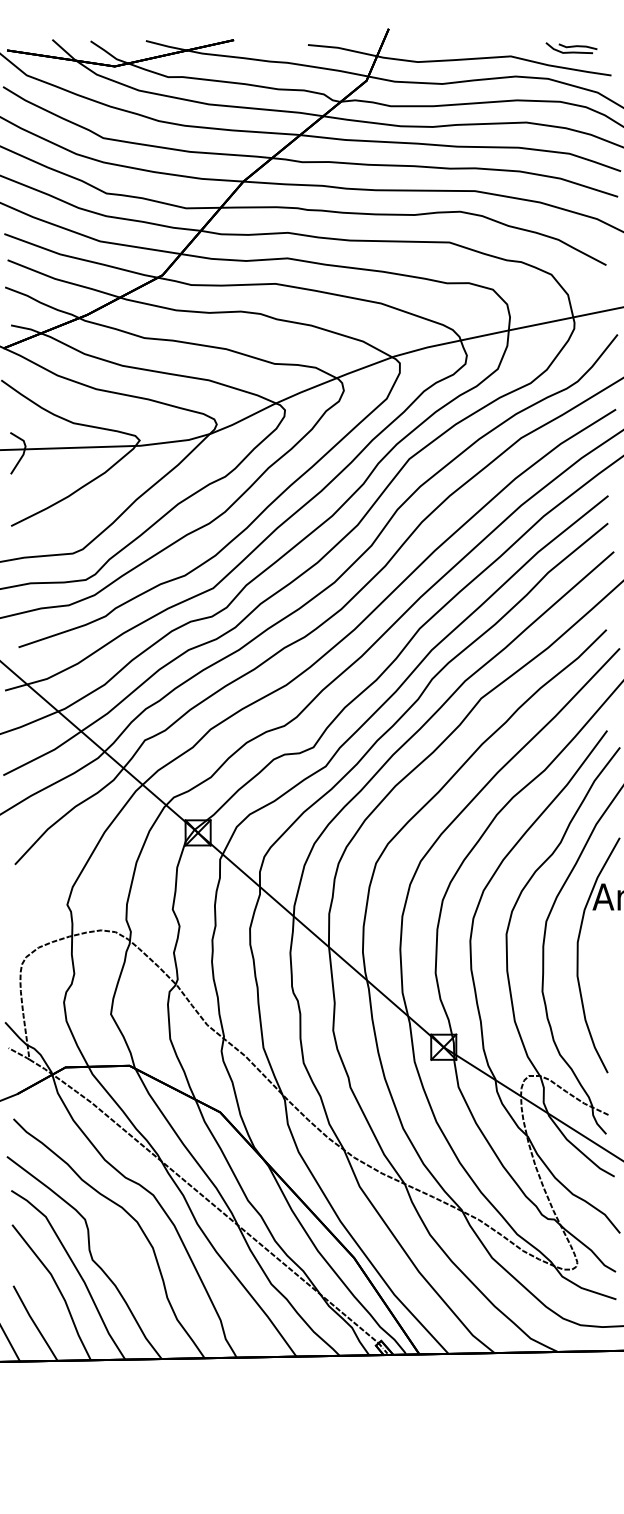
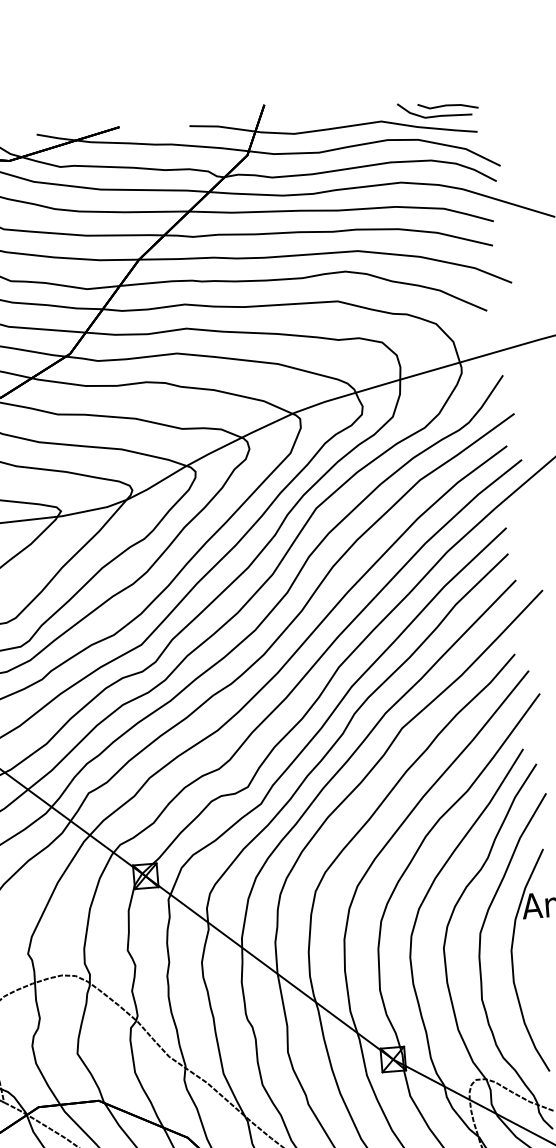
part: (571, 47) -> (437, 108), size x1.67

